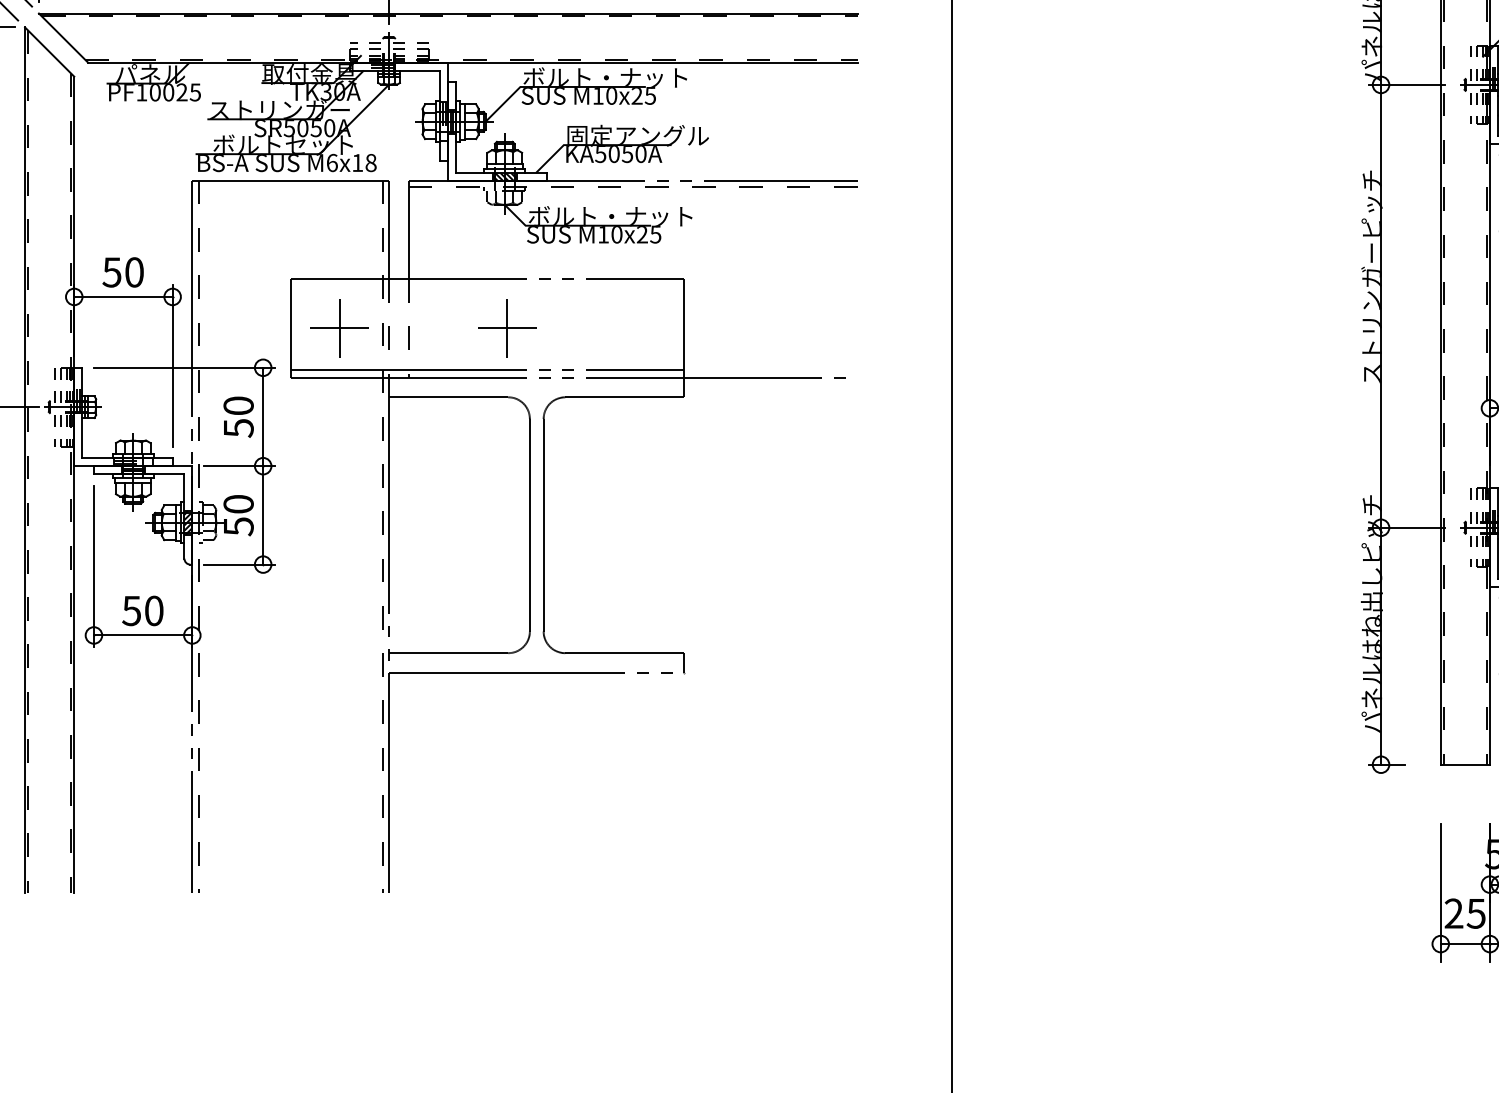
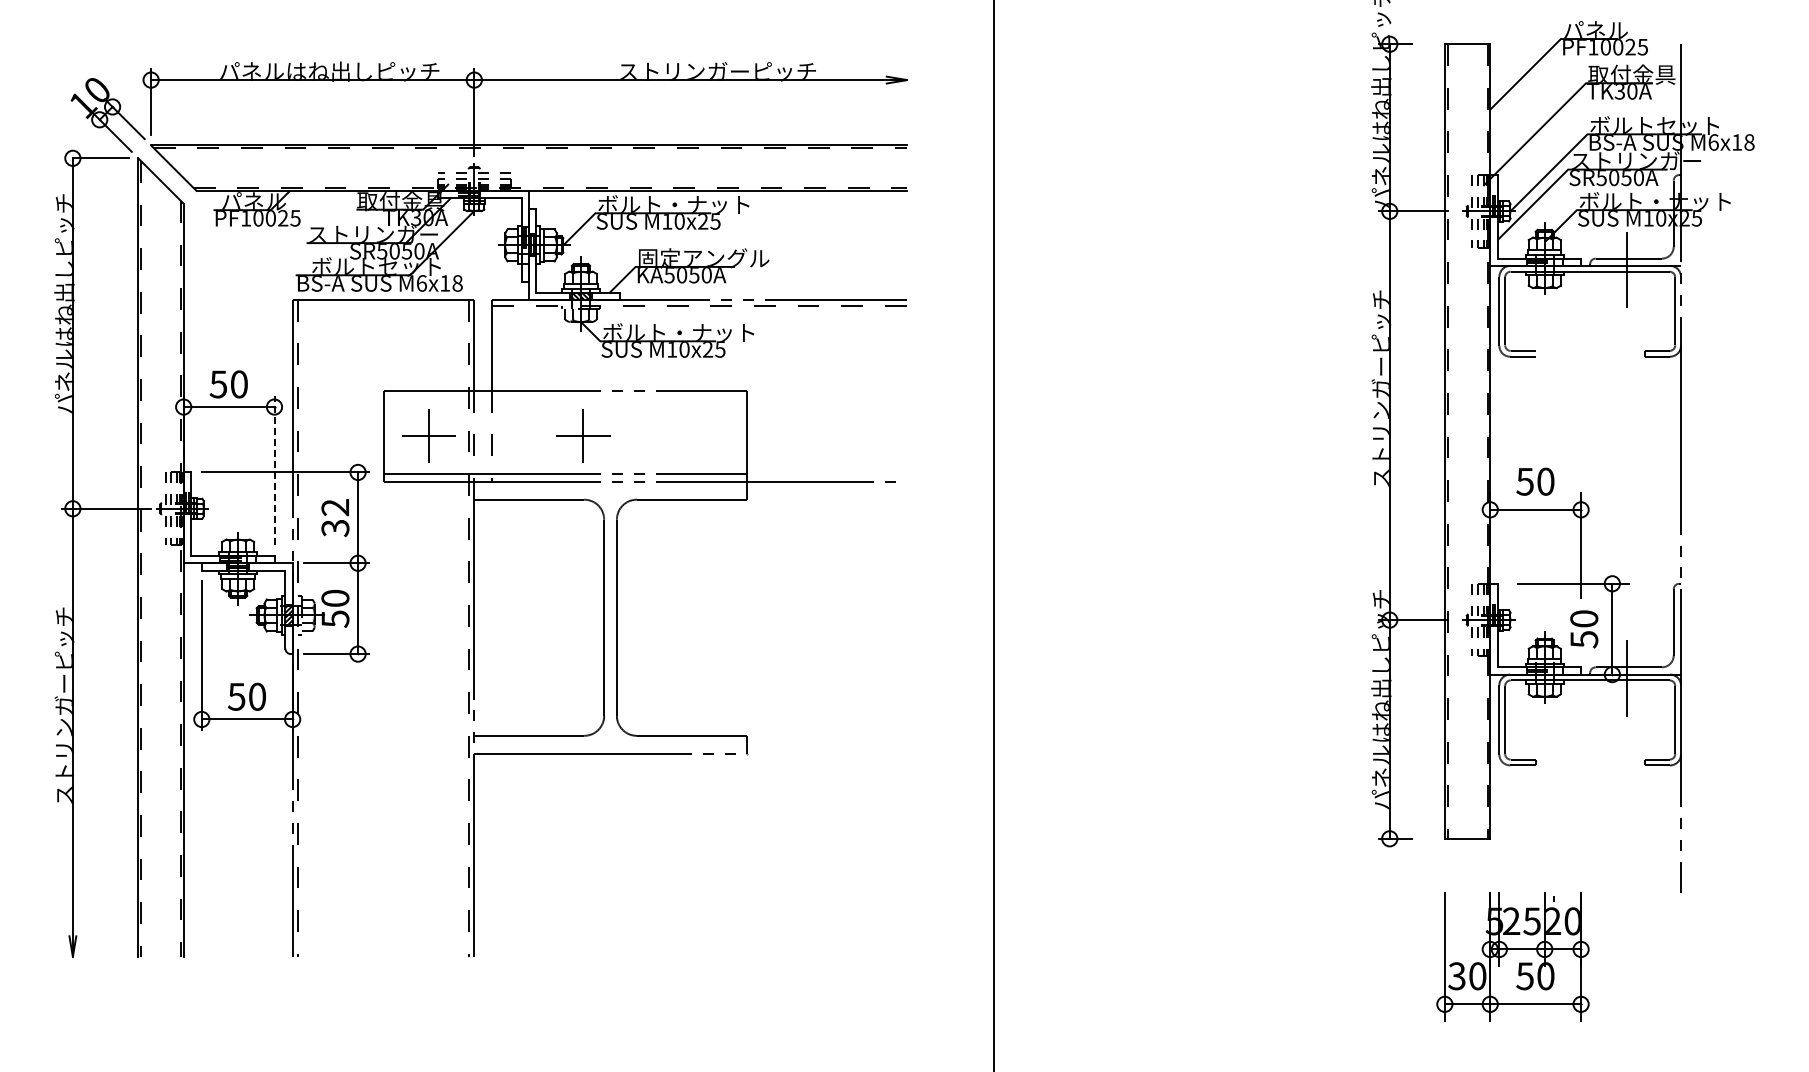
line: (172, 365) -> (274, 470), solid -> dashed
text: (238, 416) -> (335, 517), 50 -> 32
text: (1465, 913) -> (1467, 976), 25 -> 30

